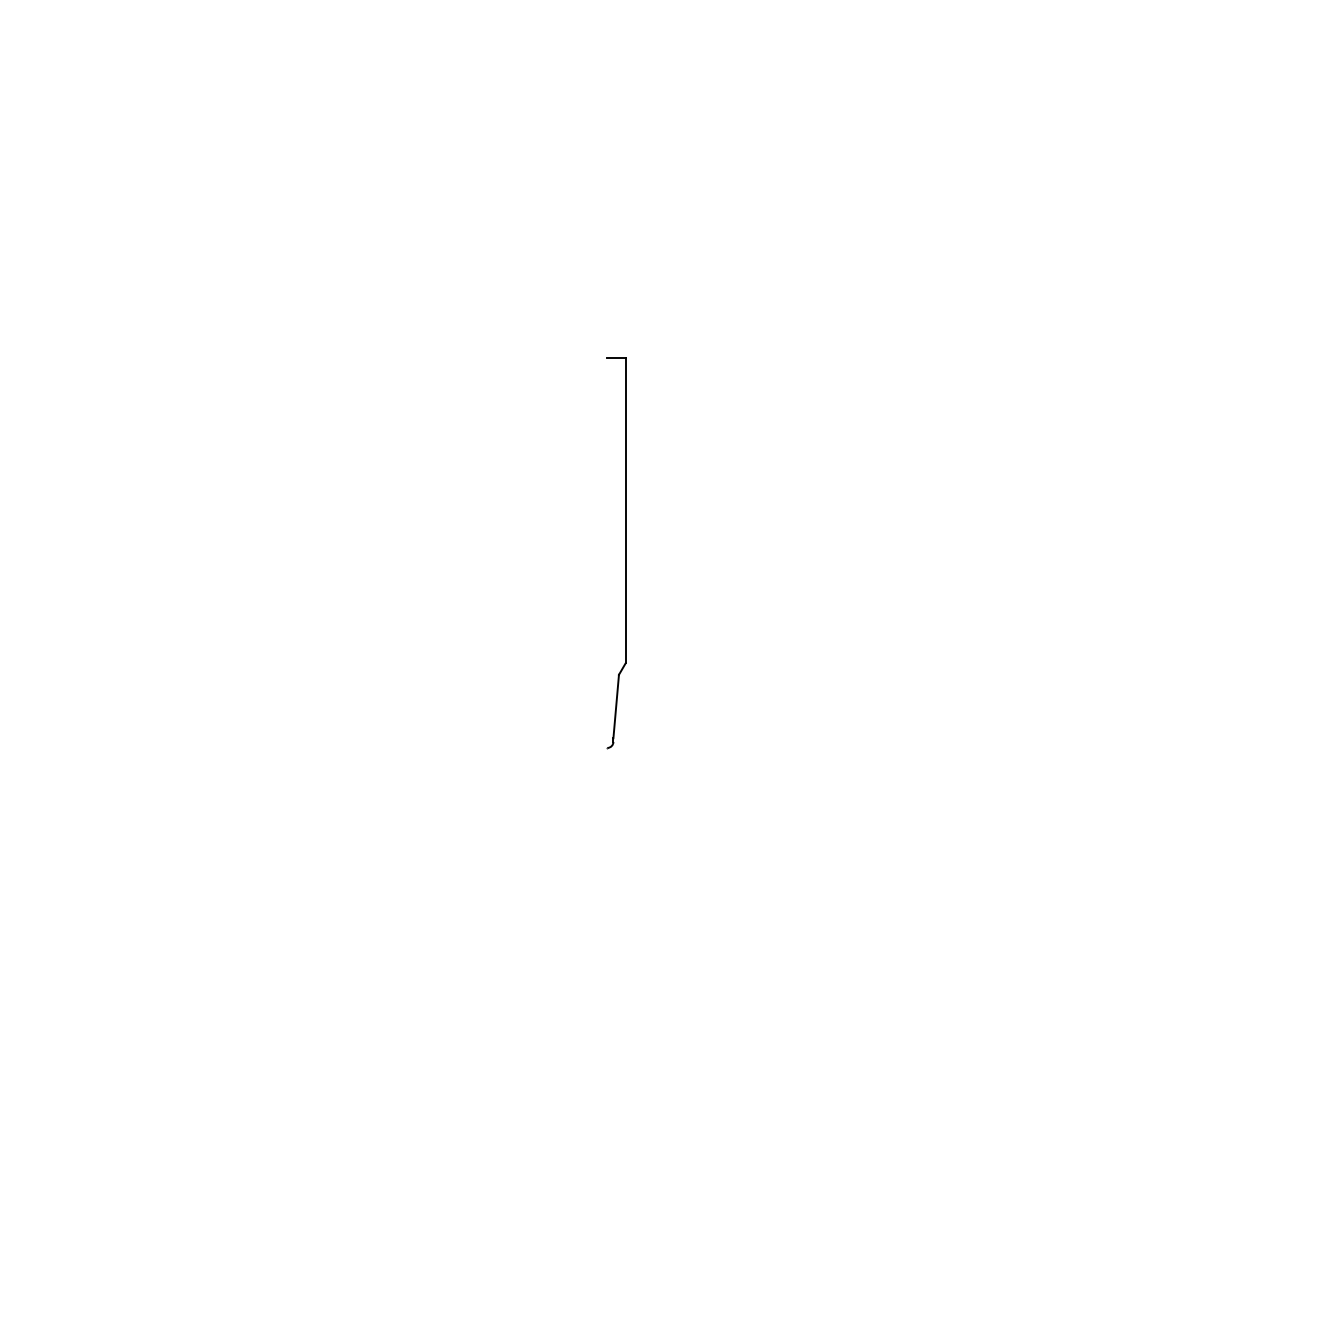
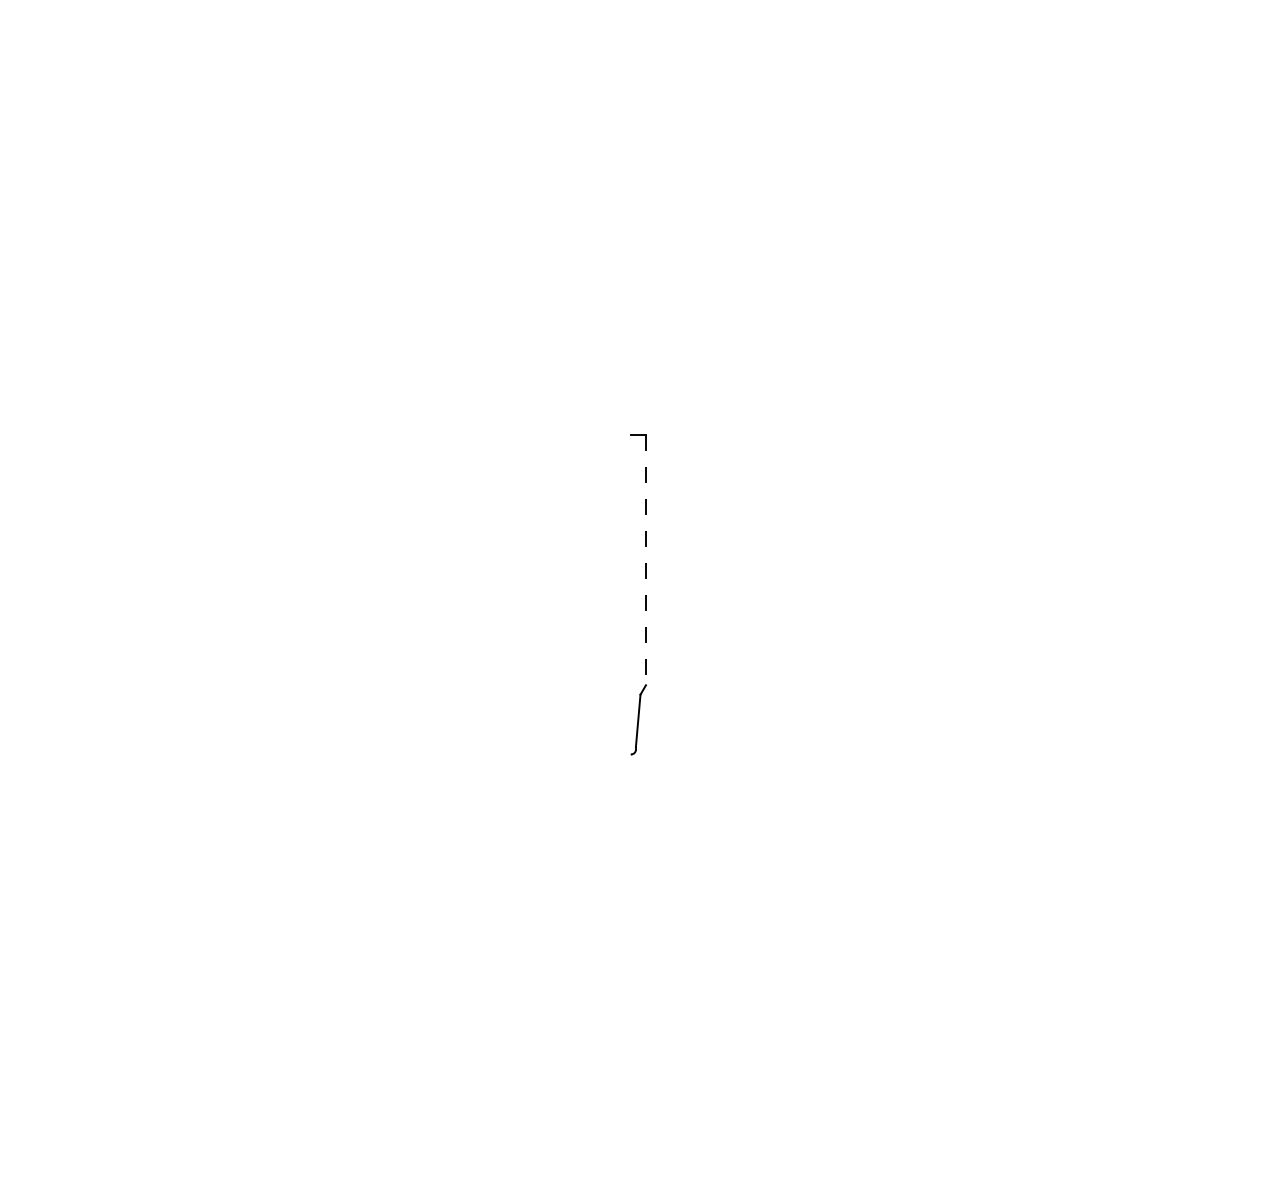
line: (625, 510) -> (645, 560), solid -> dashed

